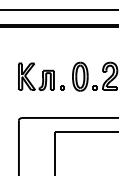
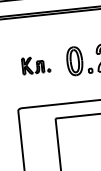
part: (41, 76) -> (36, 65), size x0.6

